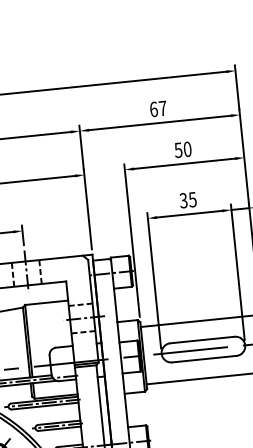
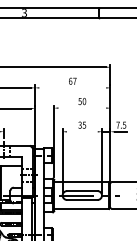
line: (159, 122) -> (72, 87), removed
line: (185, 164) -> (82, 108), removed
line: (187, 213) -> (81, 131), removed

